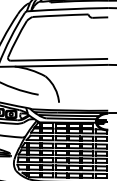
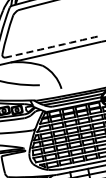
arc: (59, 59) -> (53, 46), solid -> dashed

